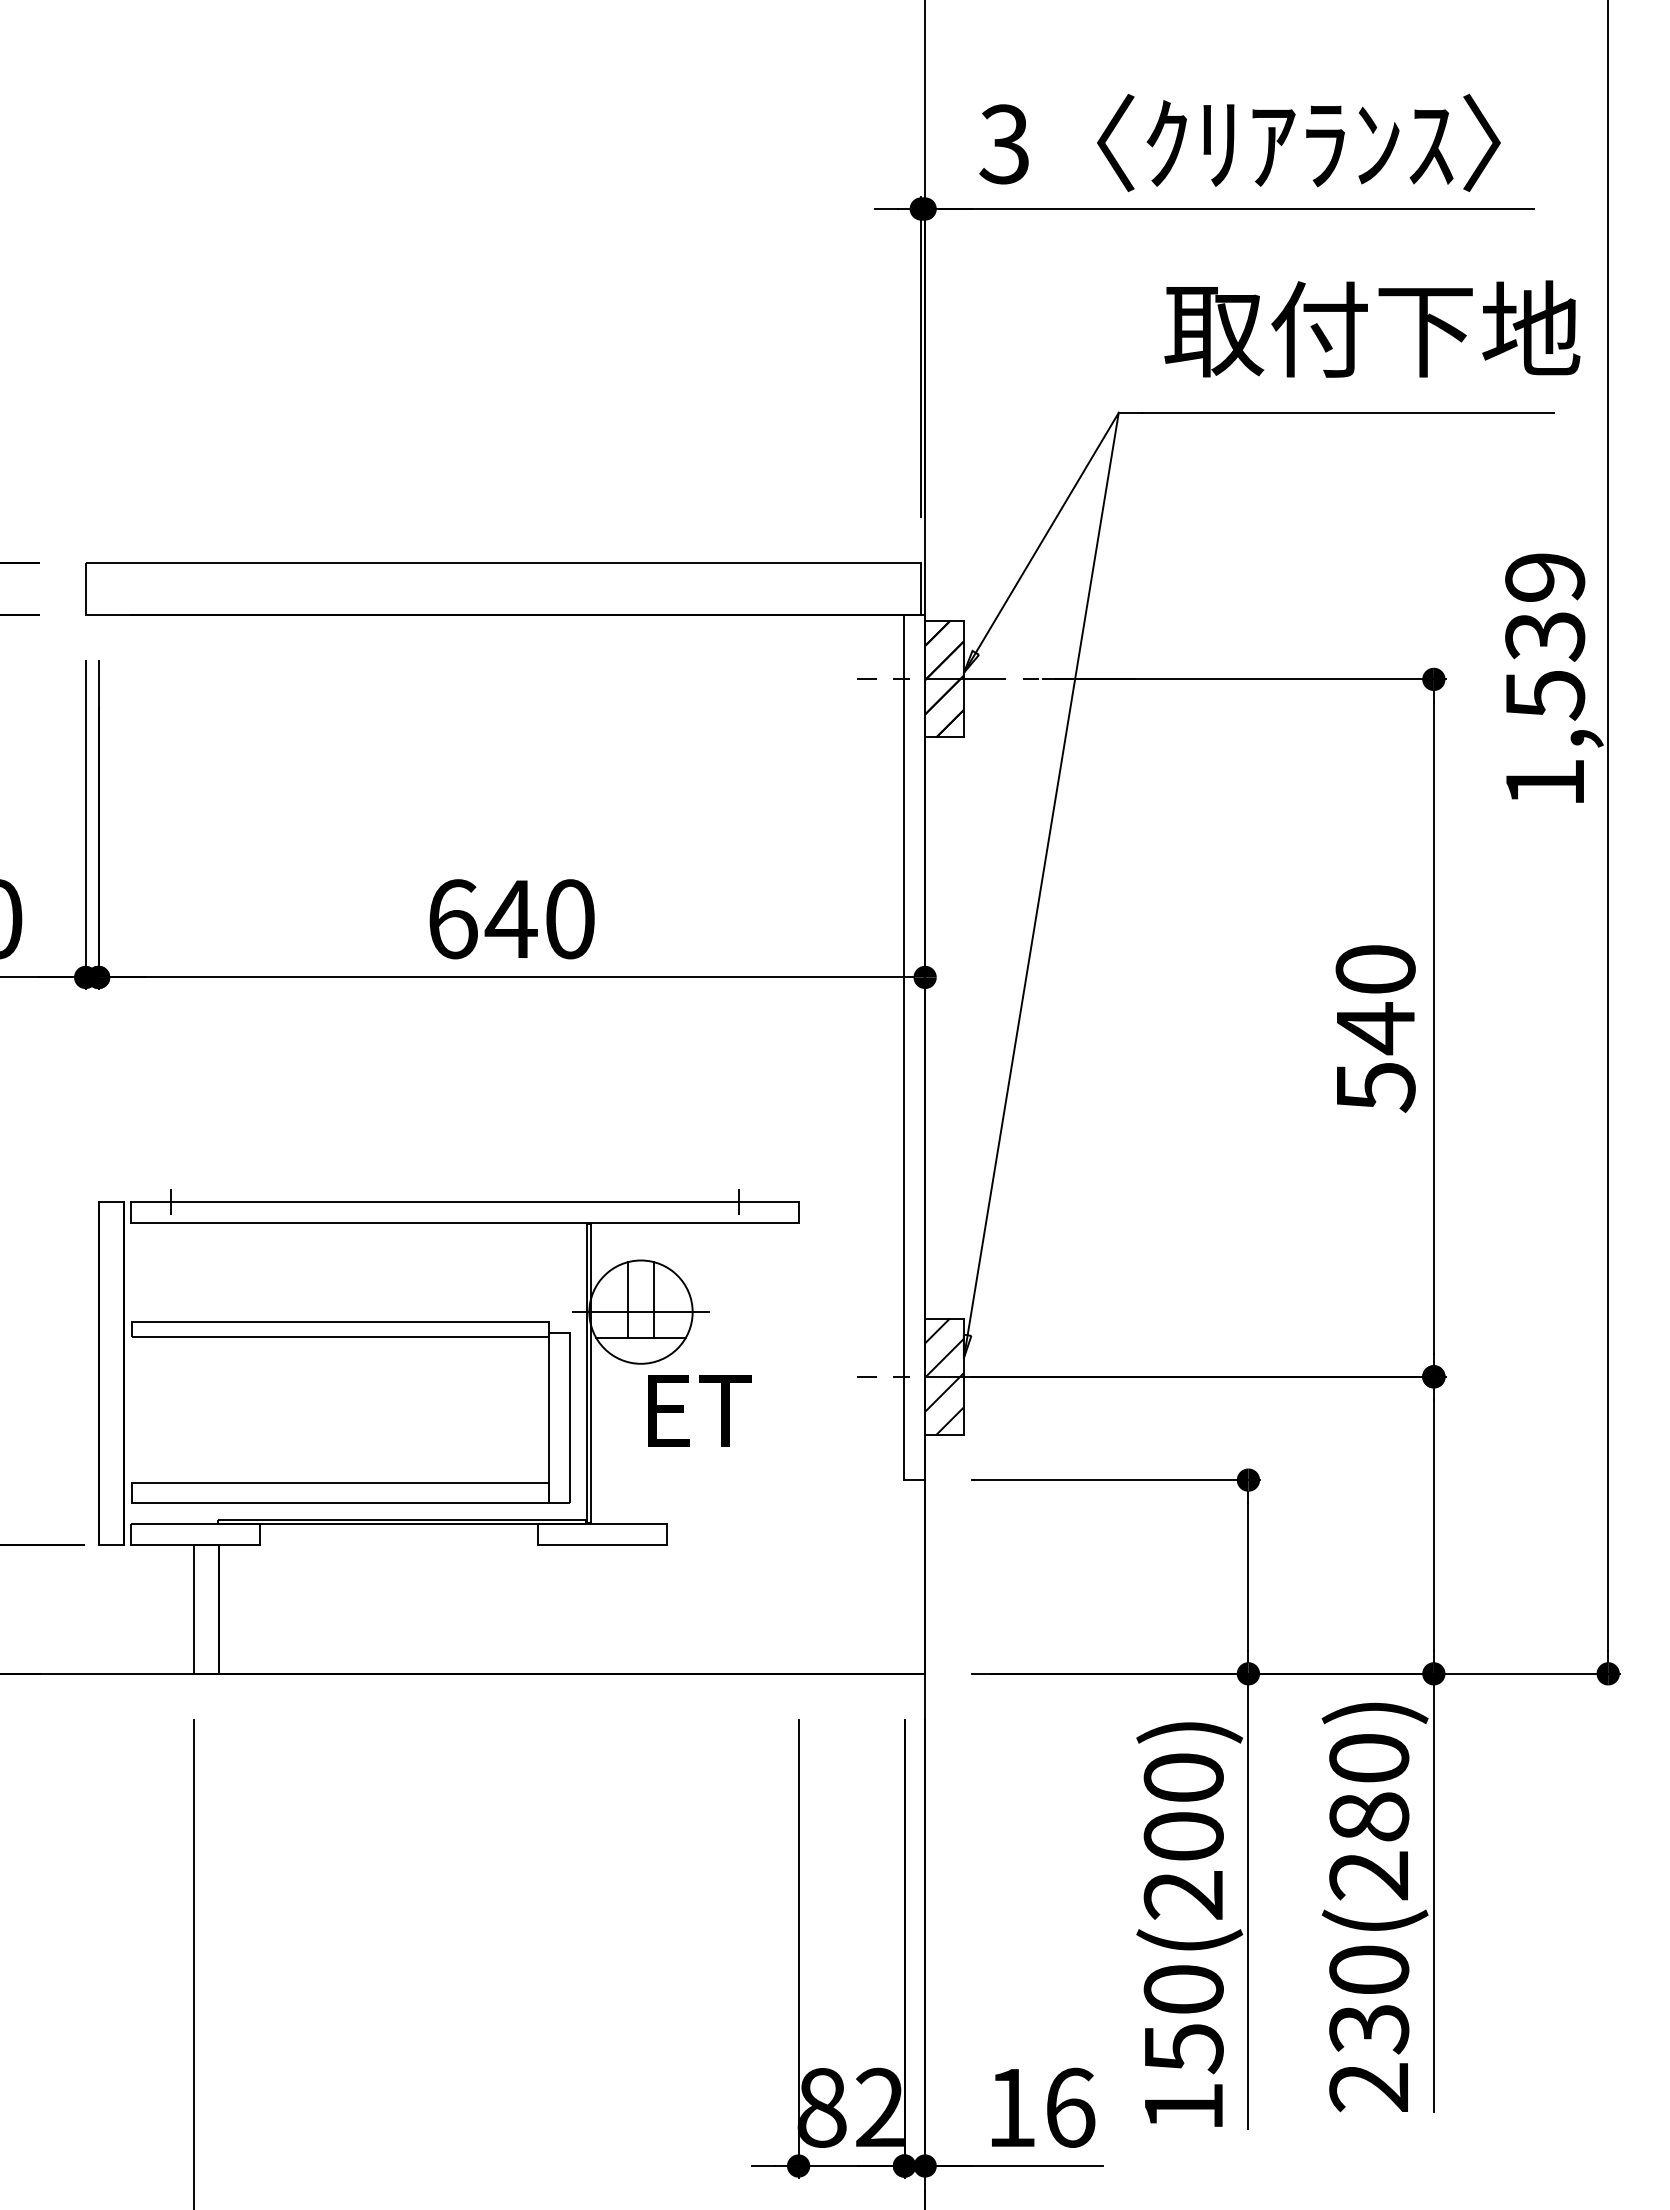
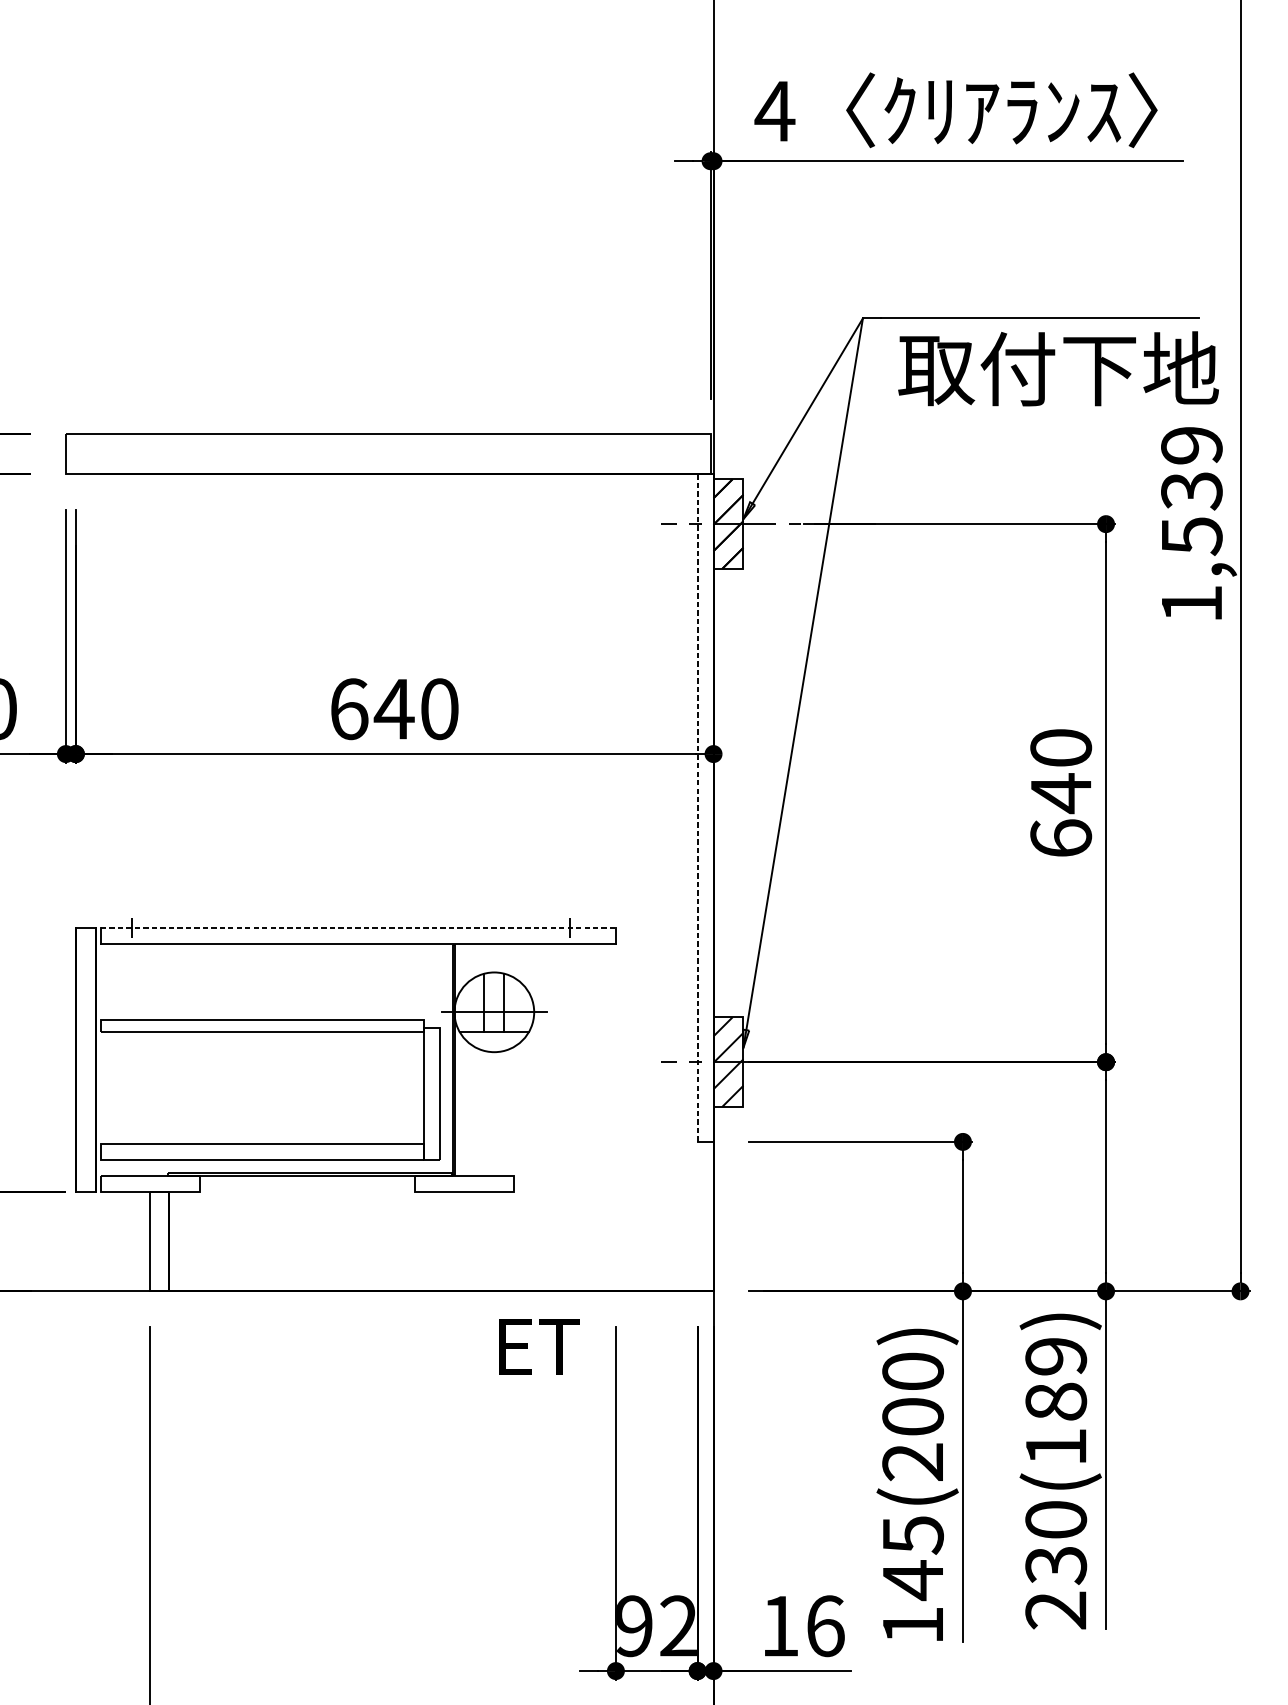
text: (1004, 144) -> (774, 111), 3 -> 4
text: (1372, 328) -> (1058, 368), moved
line: (904, 1047) -> (697, 808), solid -> dashed
text: (1375, 1087) -> (1060, 838), 540 -> 640
line: (464, 1202) -> (358, 927), solid -> dashed
text: (699, 1410) -> (539, 1346), moved
text: (1369, 1817) -> (1056, 1402), 230(280) -> 230(189)
text: (1183, 2020) -> (912, 1558), 150(200) -> 145(200)
text: (821, 2107) -> (633, 1625), 82 -> 92

